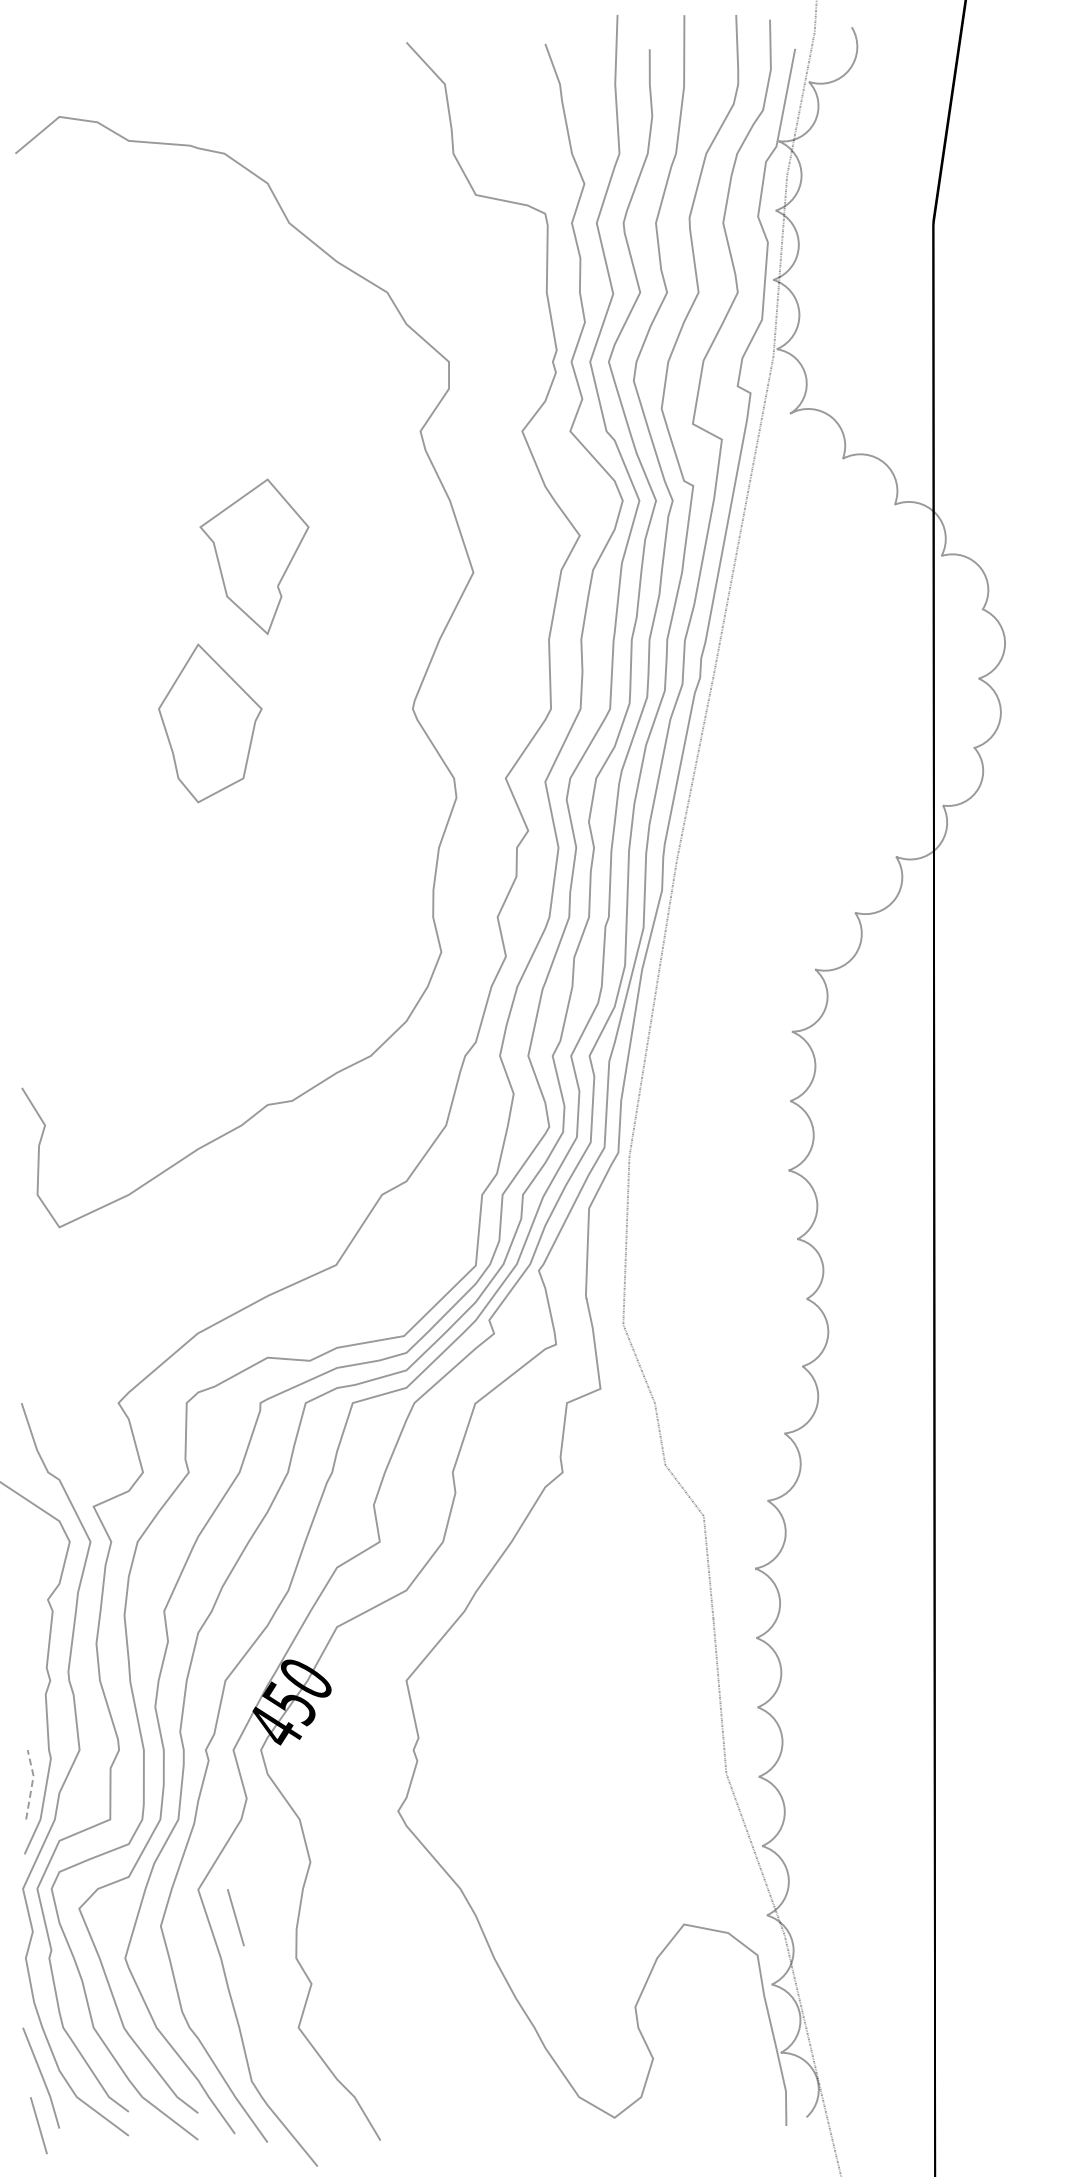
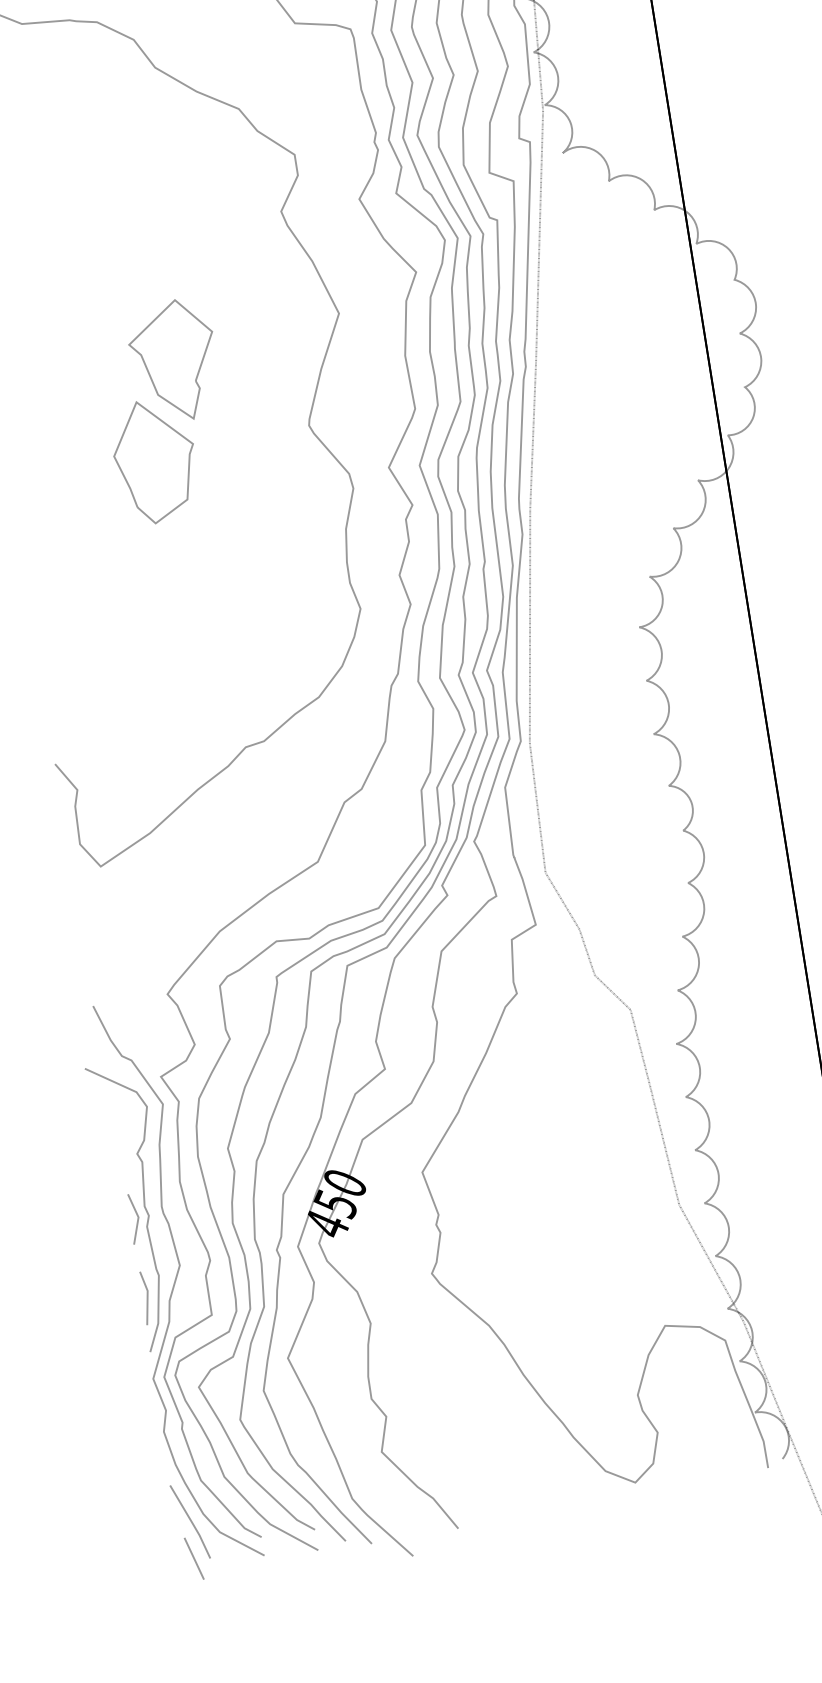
part: (254, 556) -> (174, 360), moved
line: (35, 1681) -> (137, 1218), added
line: (32, 1783) -> (147, 1296), dashed -> solid
line: (235, 1917) -> (319, 1375), removed

